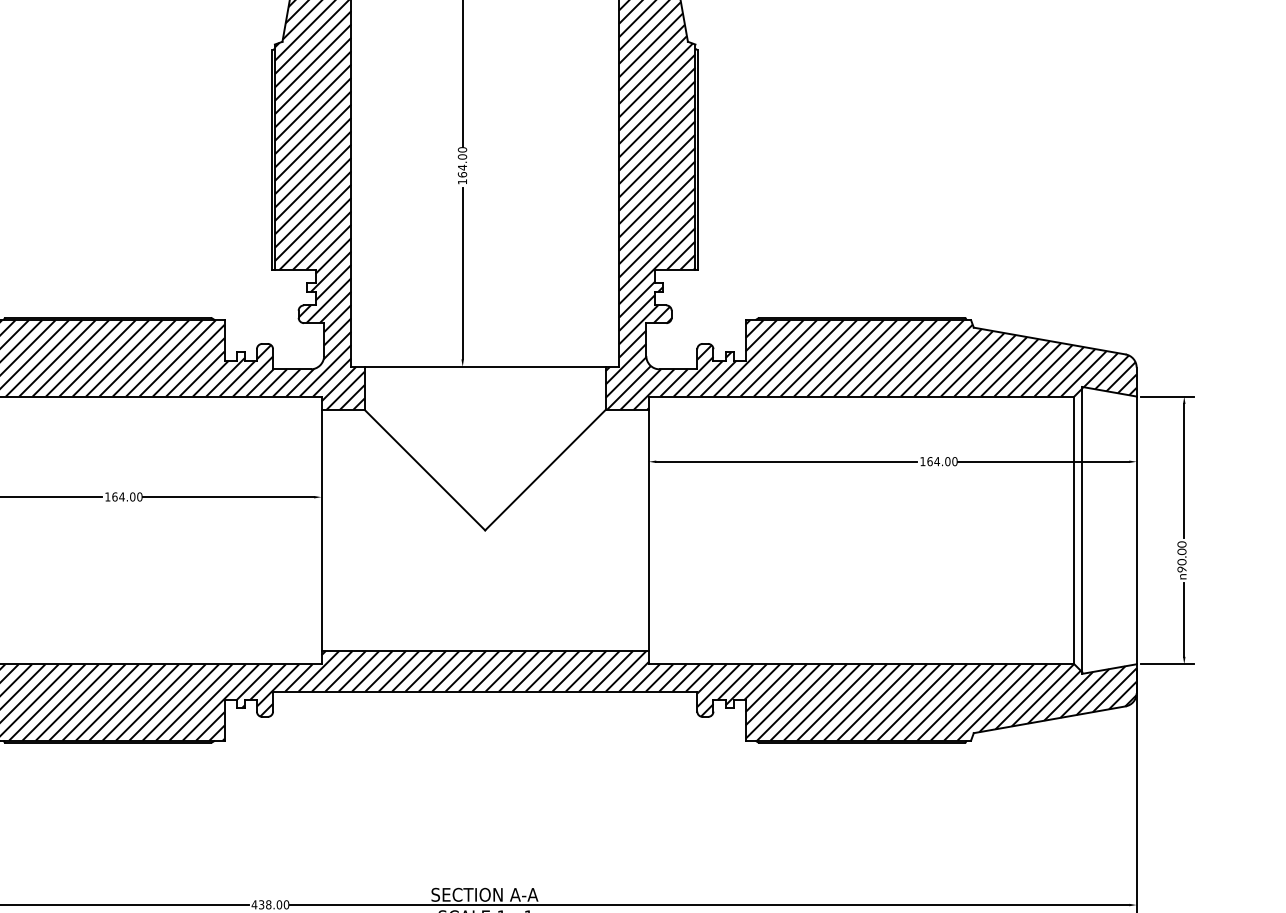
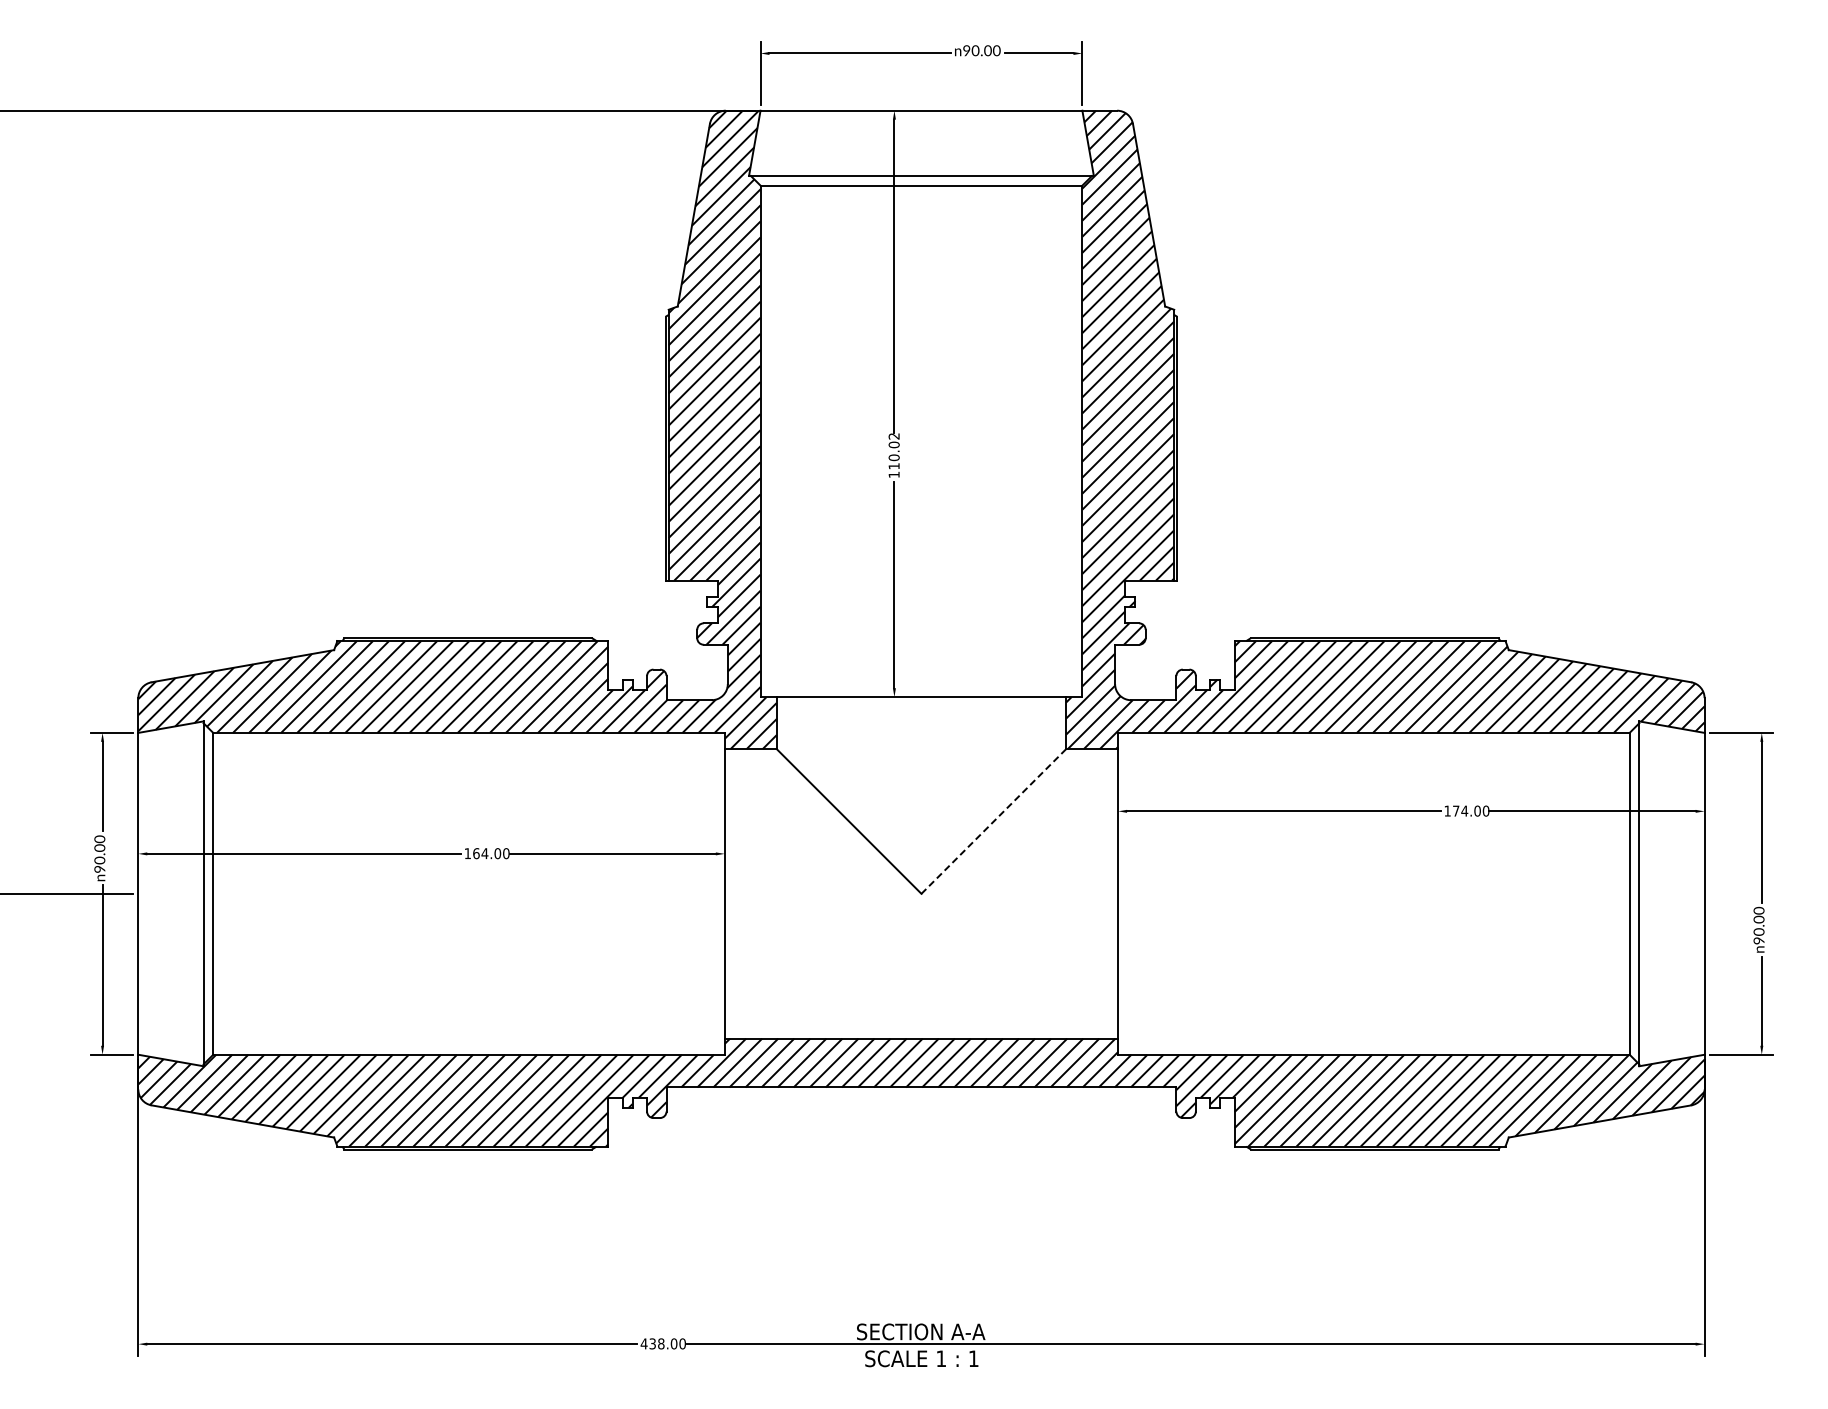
text: (461, 162) -> (893, 451), 164.00 -> 110.02
text: (930, 461) -> (1456, 810), 164.00 -> 174.00
line: (545, 470) -> (993, 821), solid -> dashed

